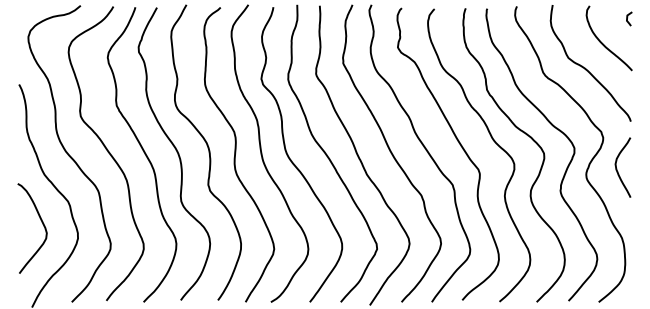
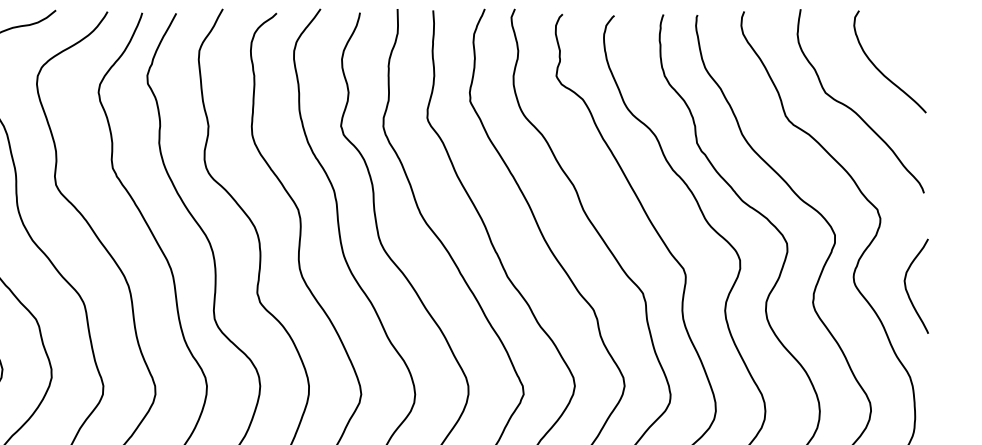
curve: (628, 17) -> (920, 28), removed
curve: (617, 168) -> (907, 287), moved

